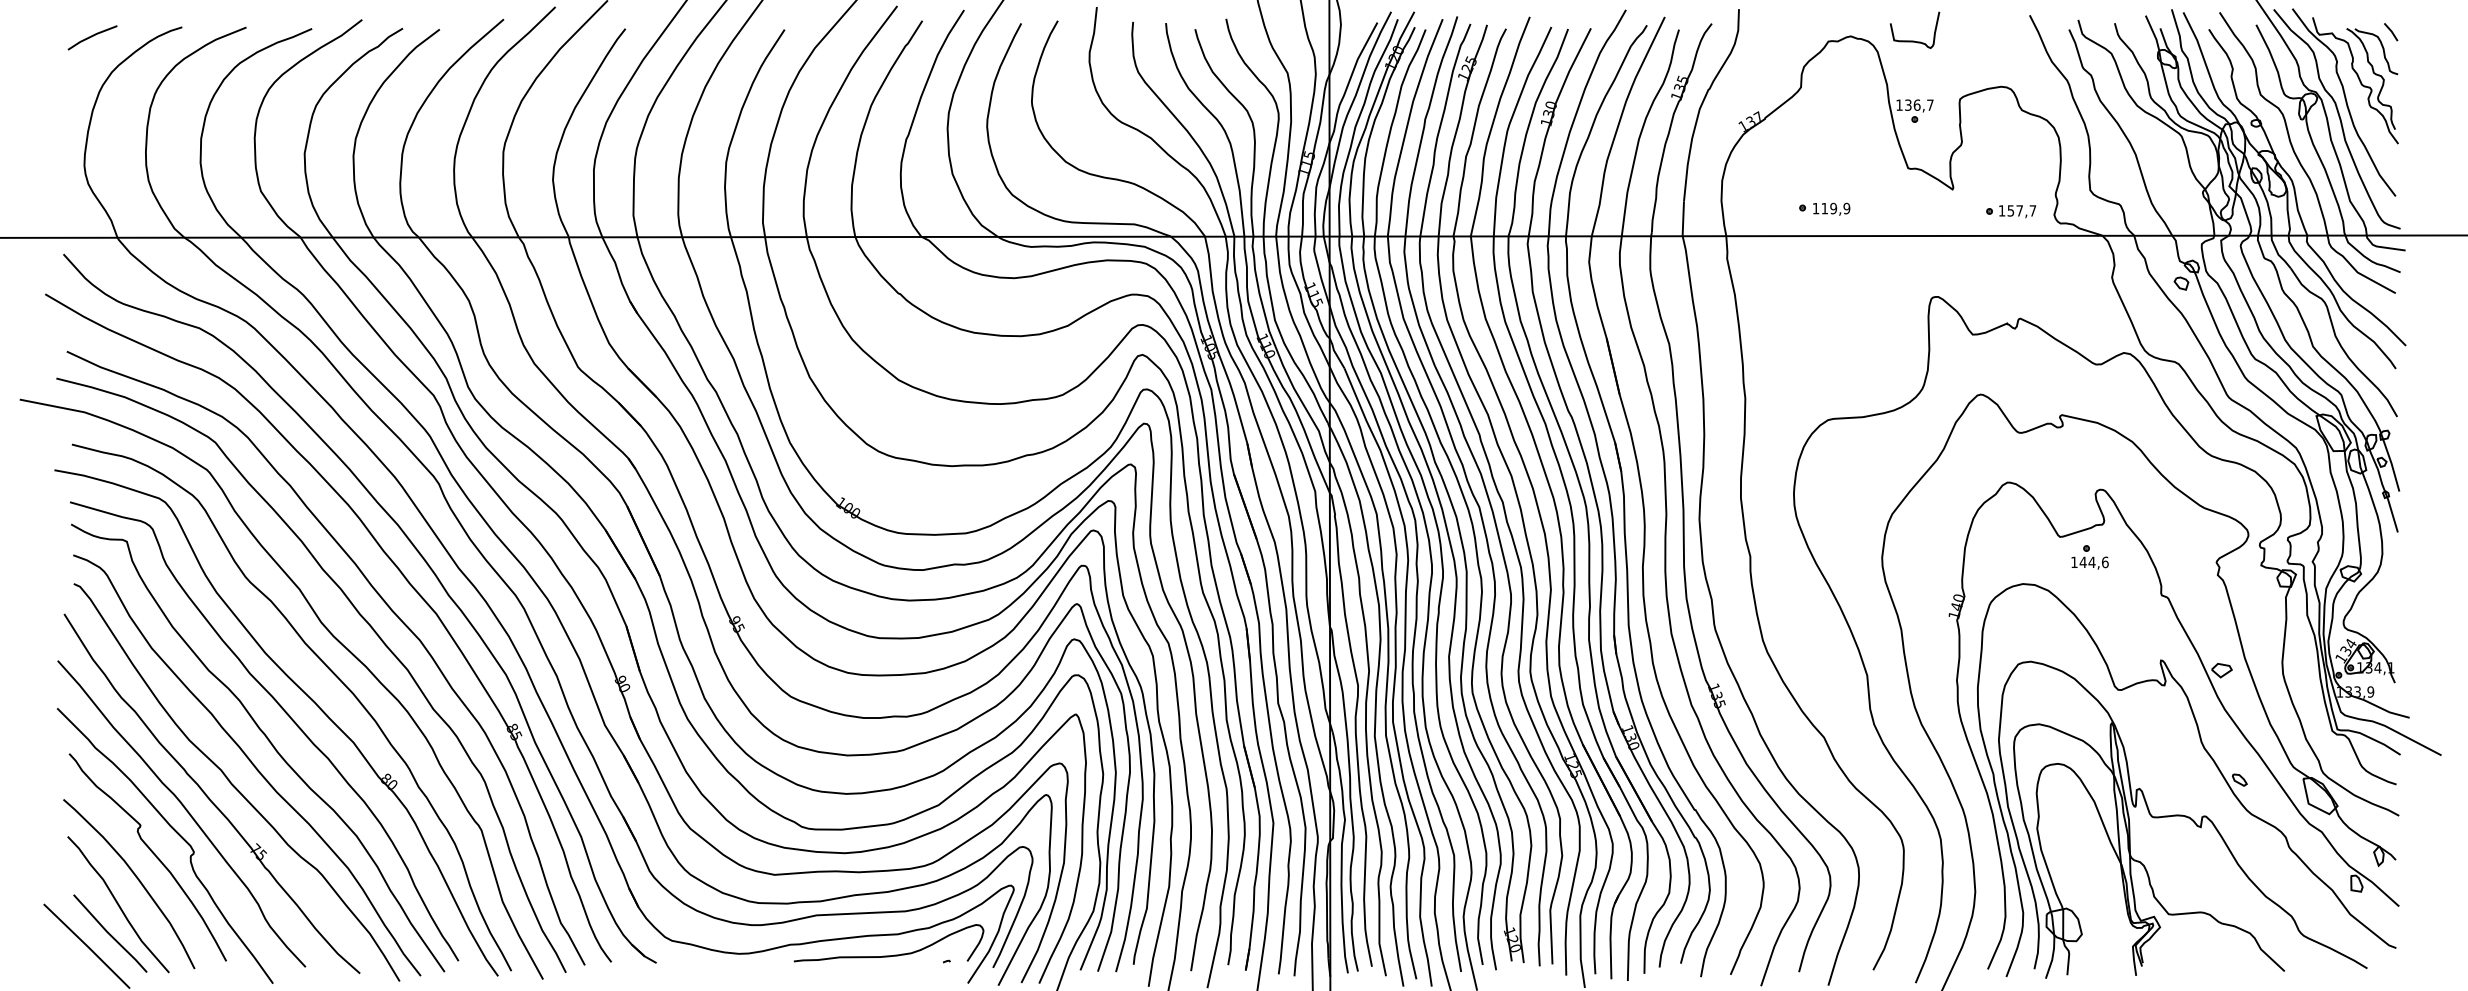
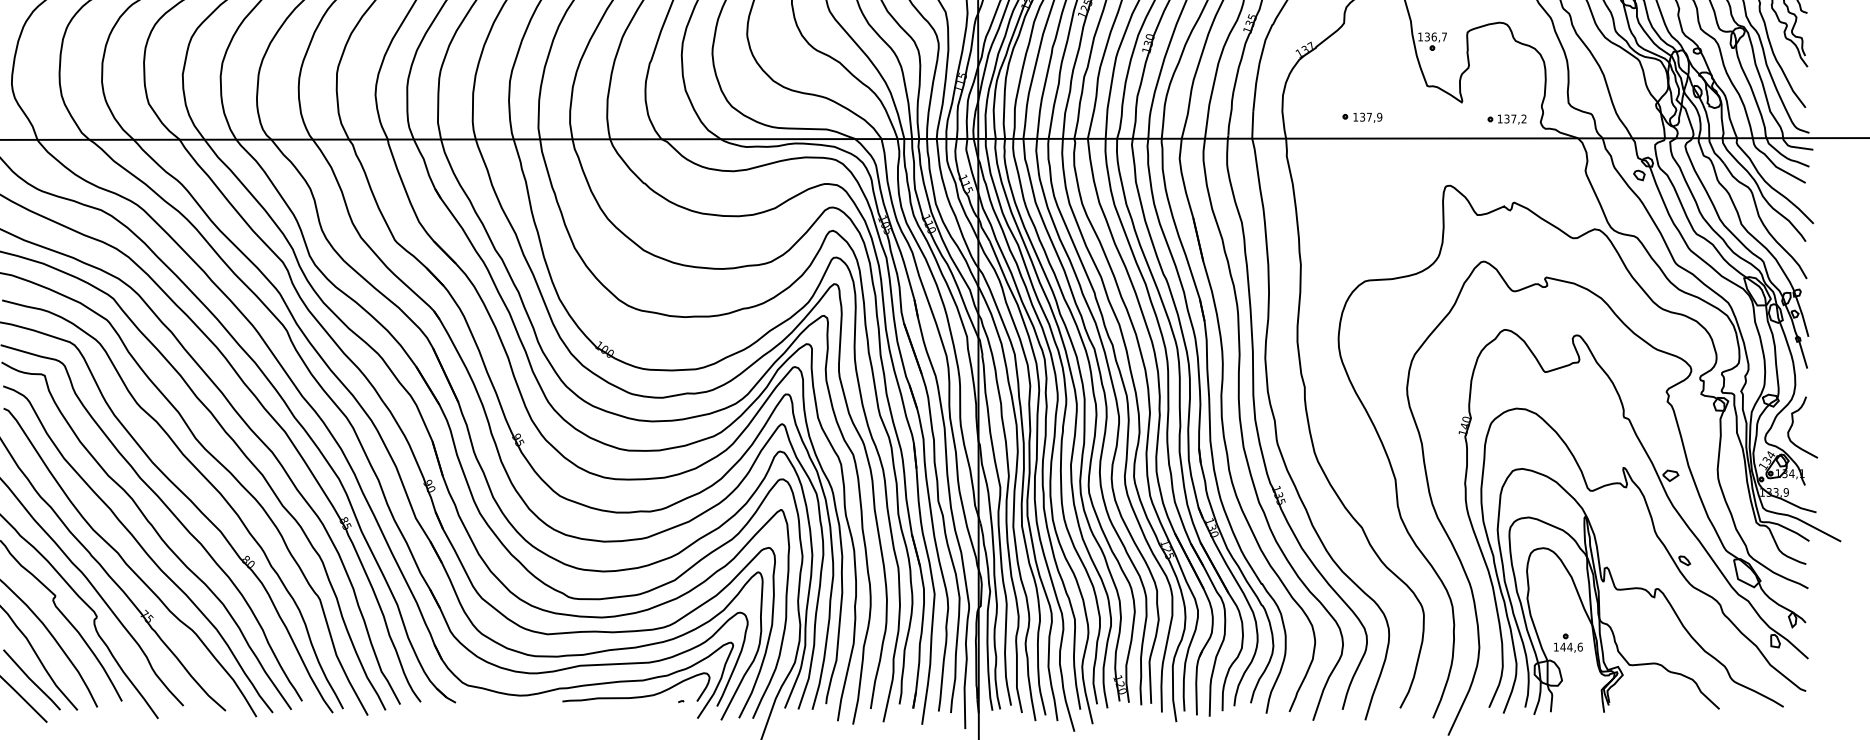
text: (1829, 208) -> (1366, 117), 119,9 -> 137,9
text: (2022, 210) -> (1516, 118), 157,7 -> 137,2
part: (2089, 557) -> (1568, 643), moved
curve: (2379, 604) -> (1793, 424), added

